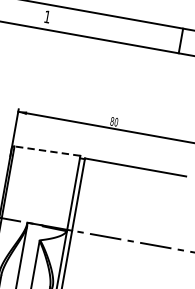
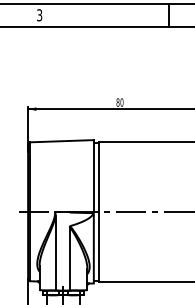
text: (47, 17) -> (39, 15), 1 -> 3
line: (47, 151) -> (62, 141), dashed -> solid

